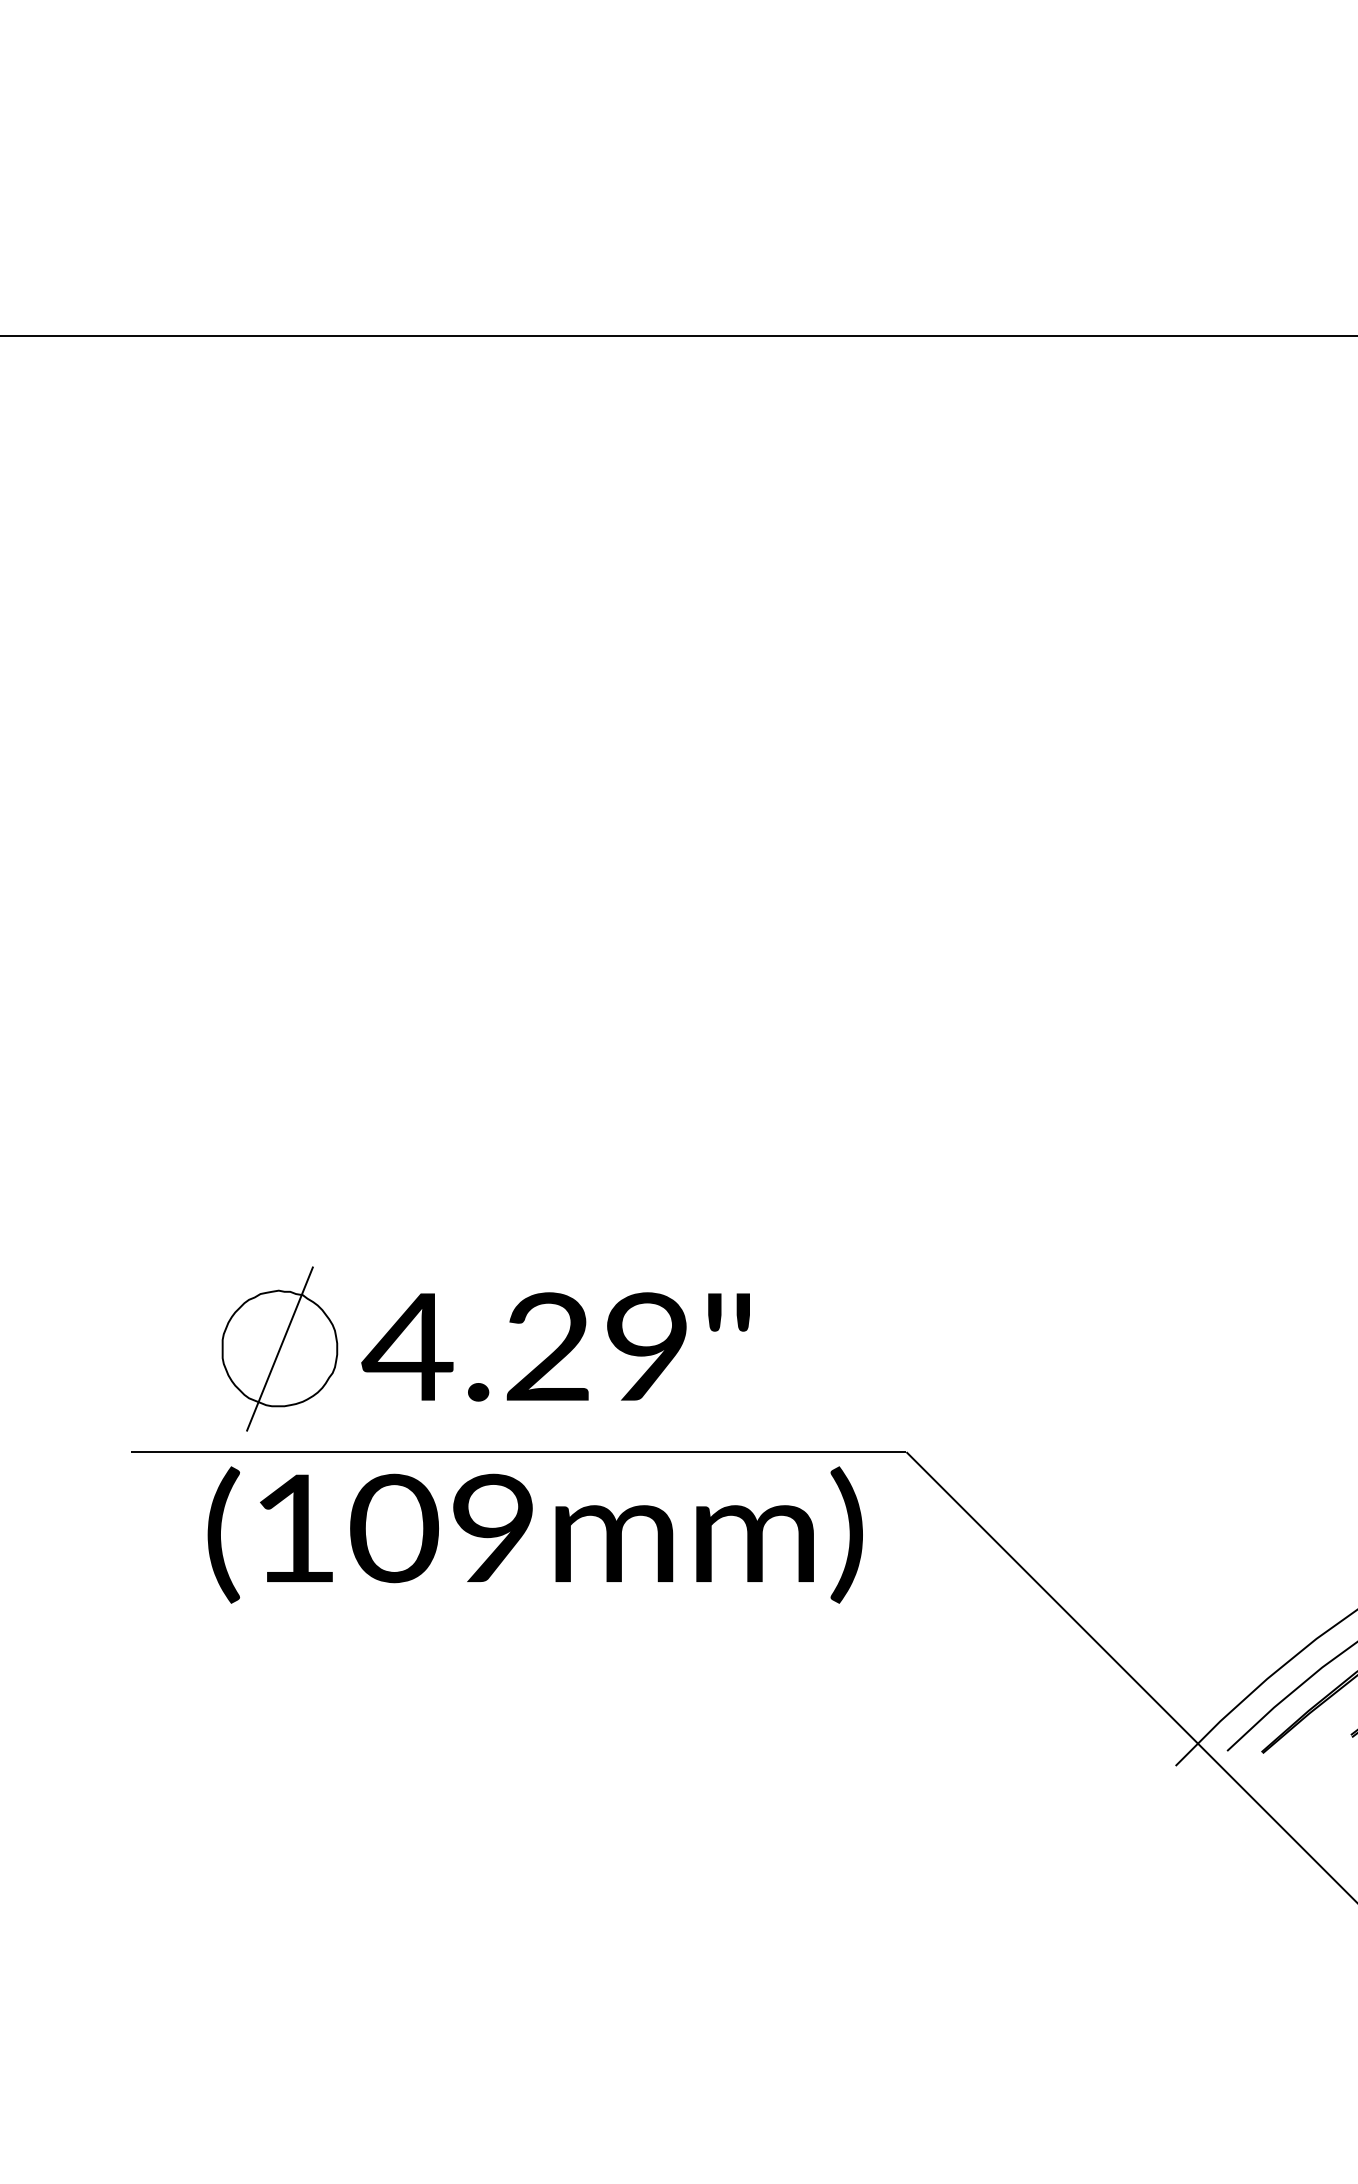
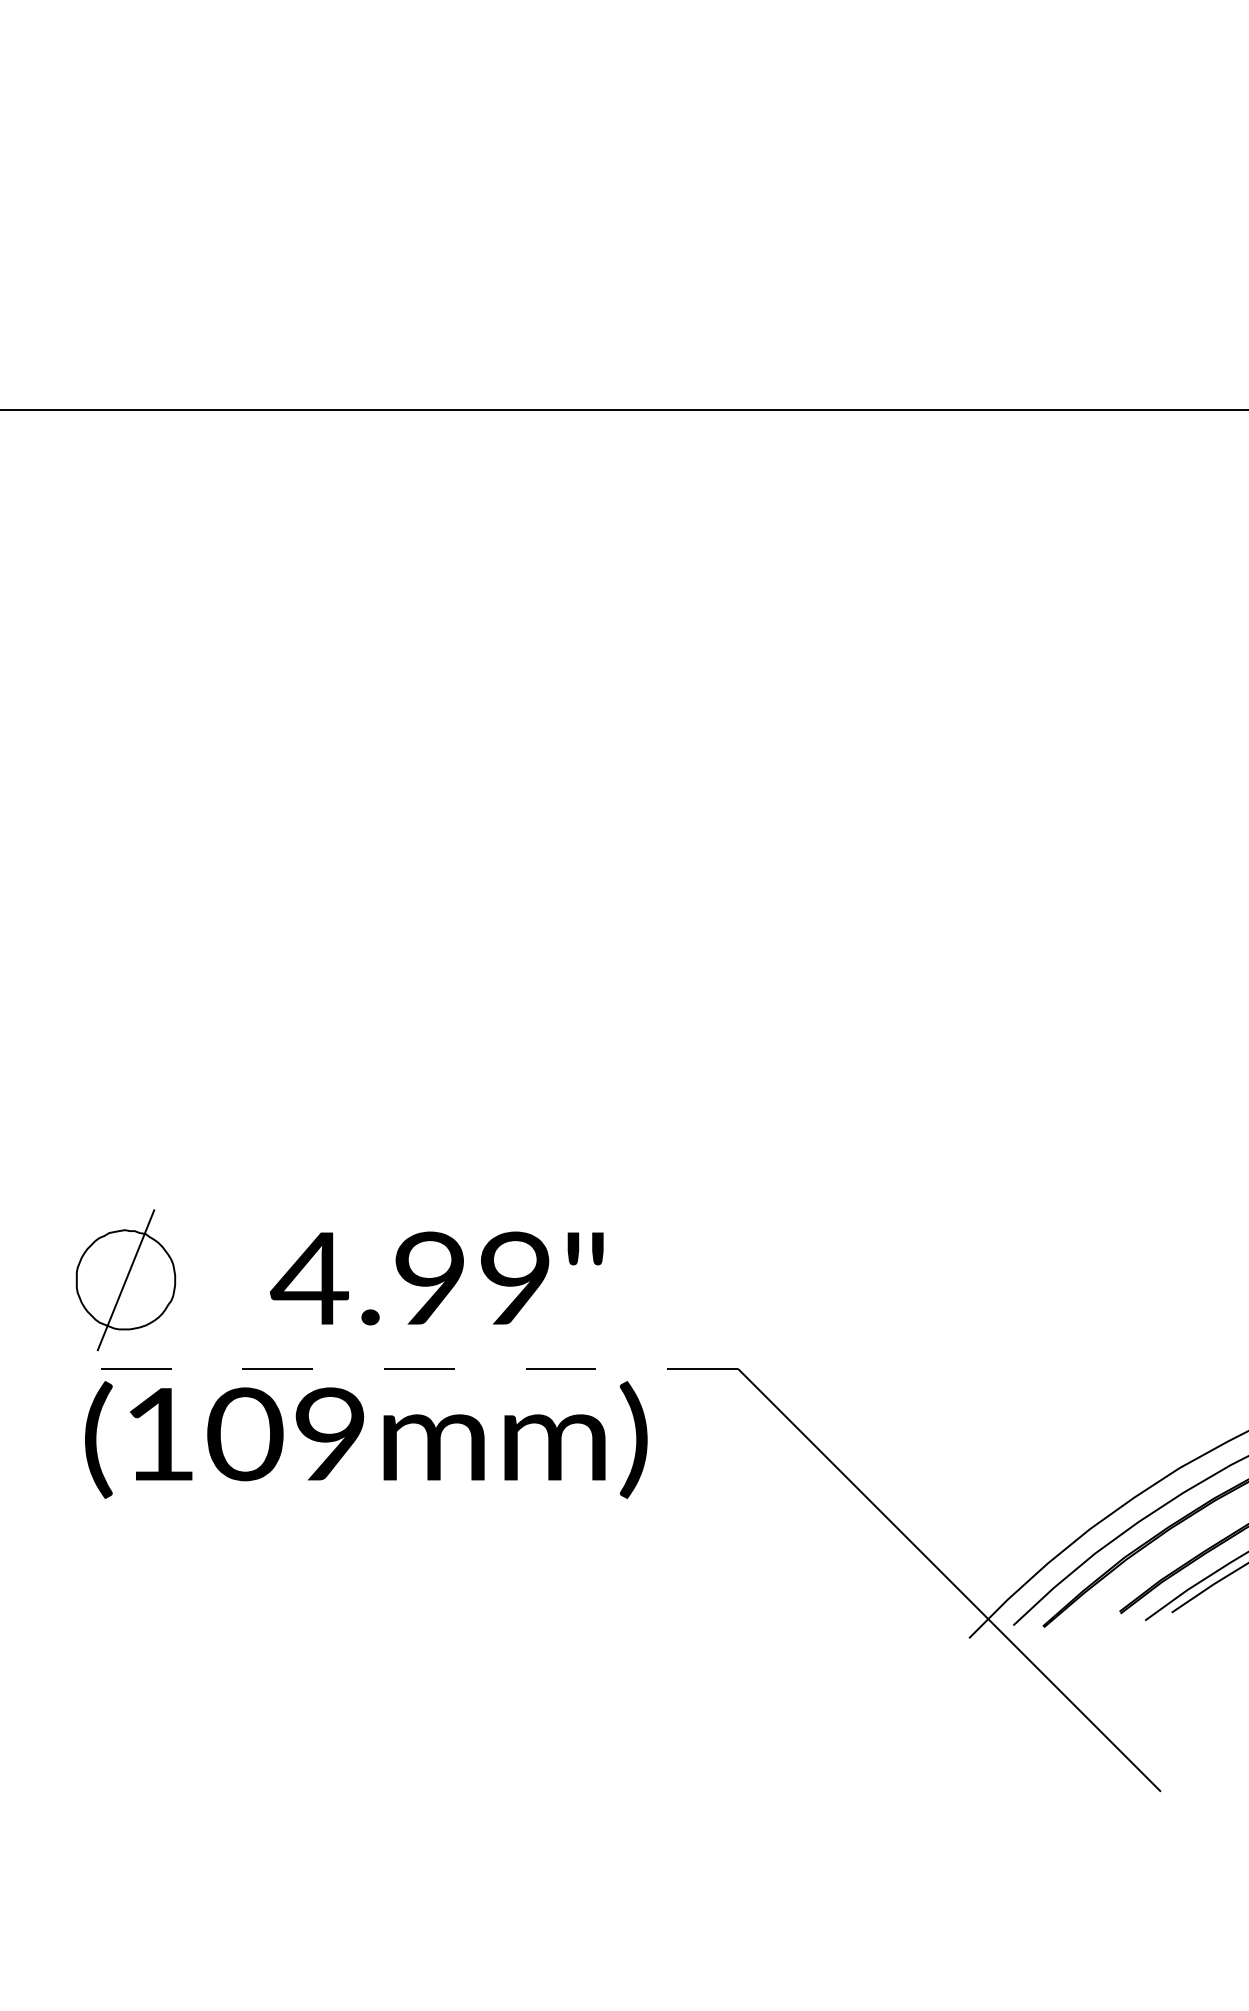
text: (547, 1345) -> (429, 1277), 4.29" -> 4.99"
part: (279, 1349) -> (125, 1280), moved
line: (519, 1451) -> (405, 1368), solid -> dashed
text: (535, 1534) -> (366, 1439), moved

